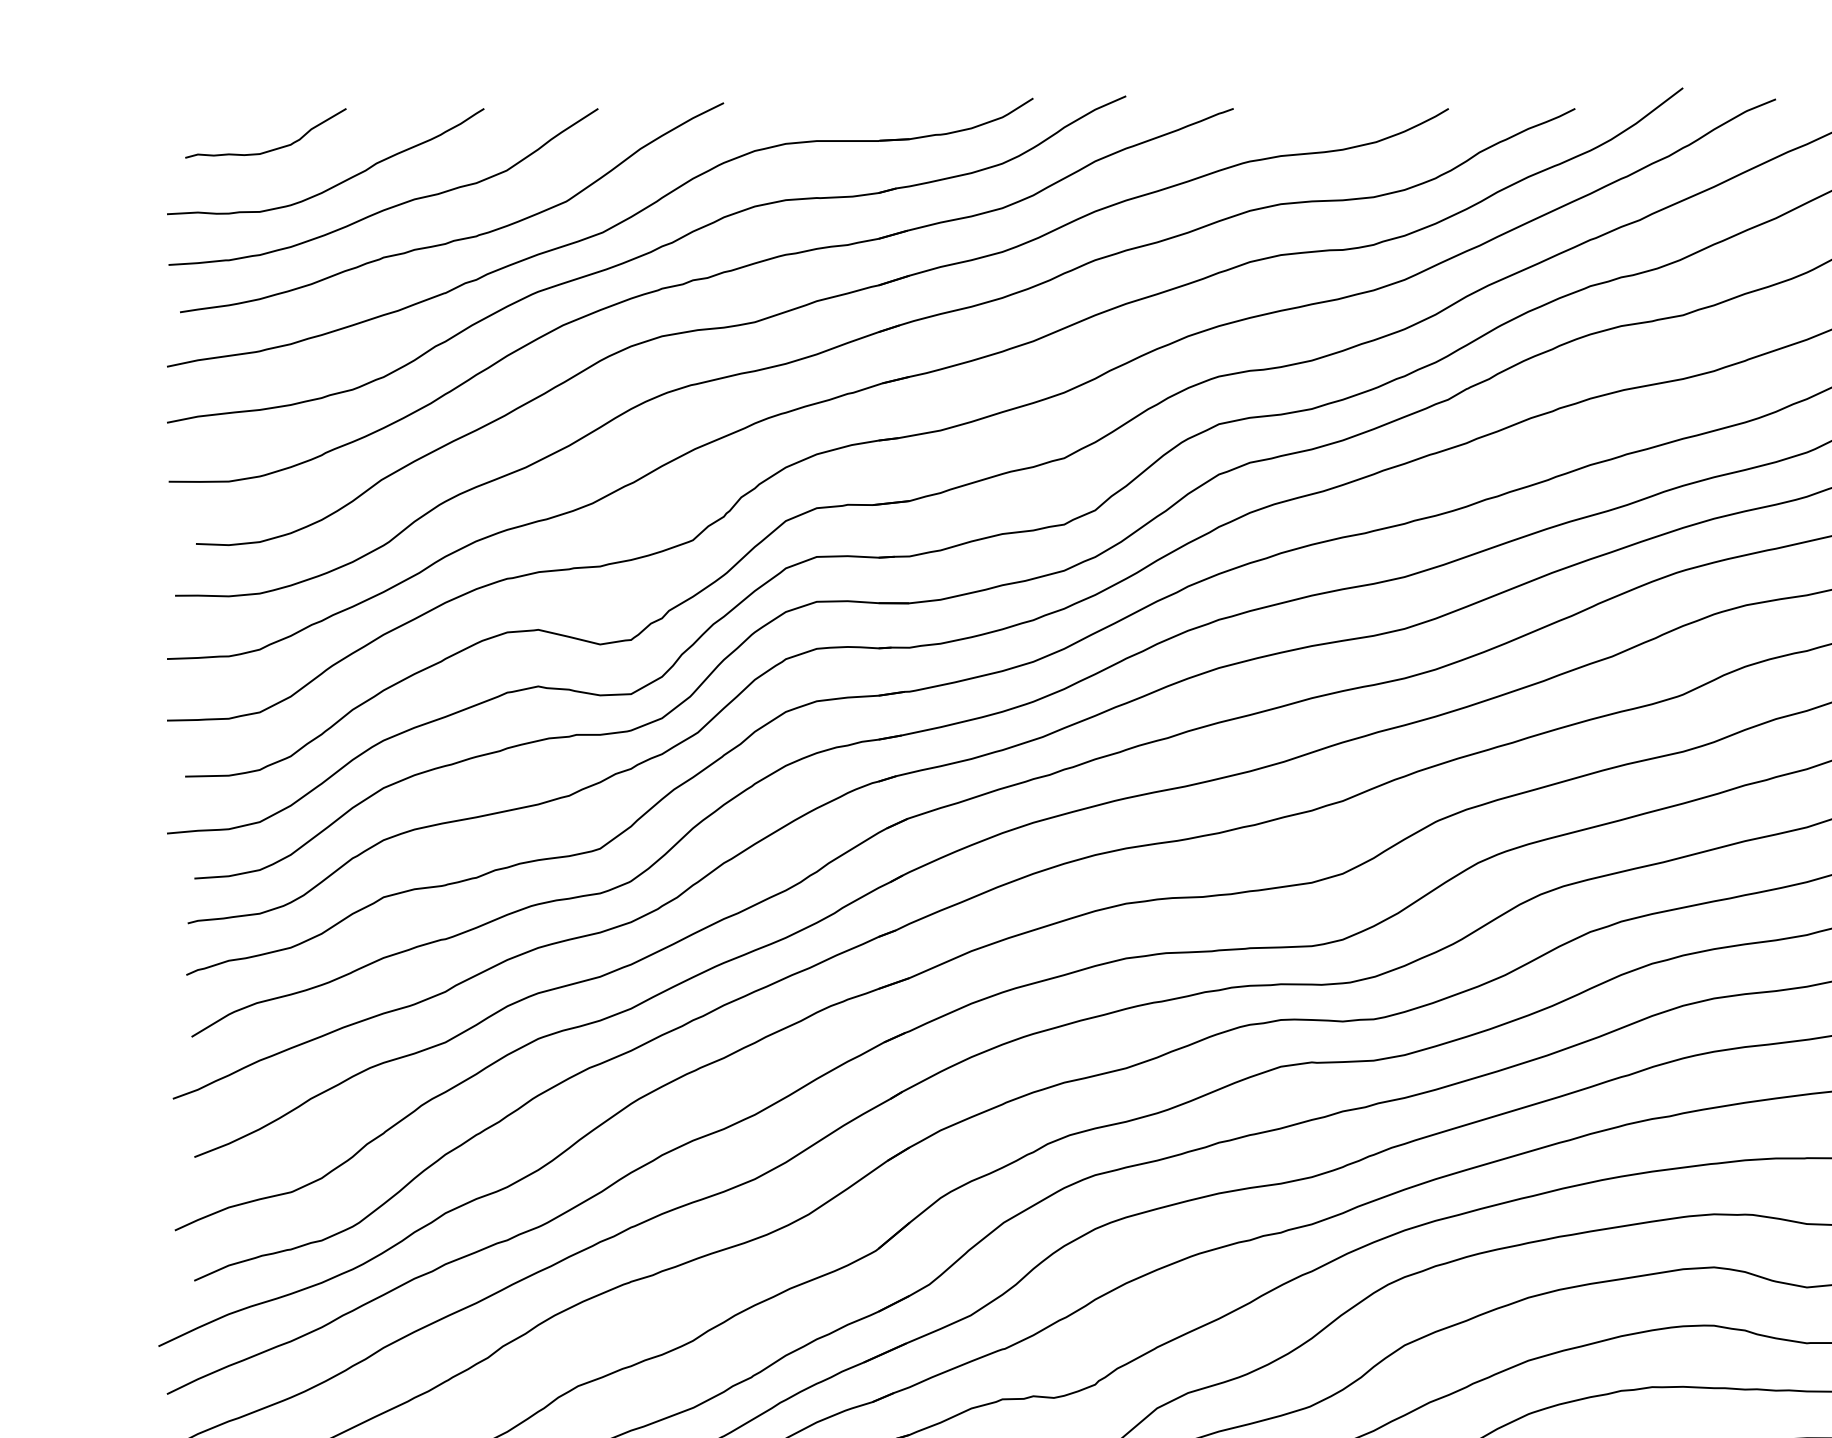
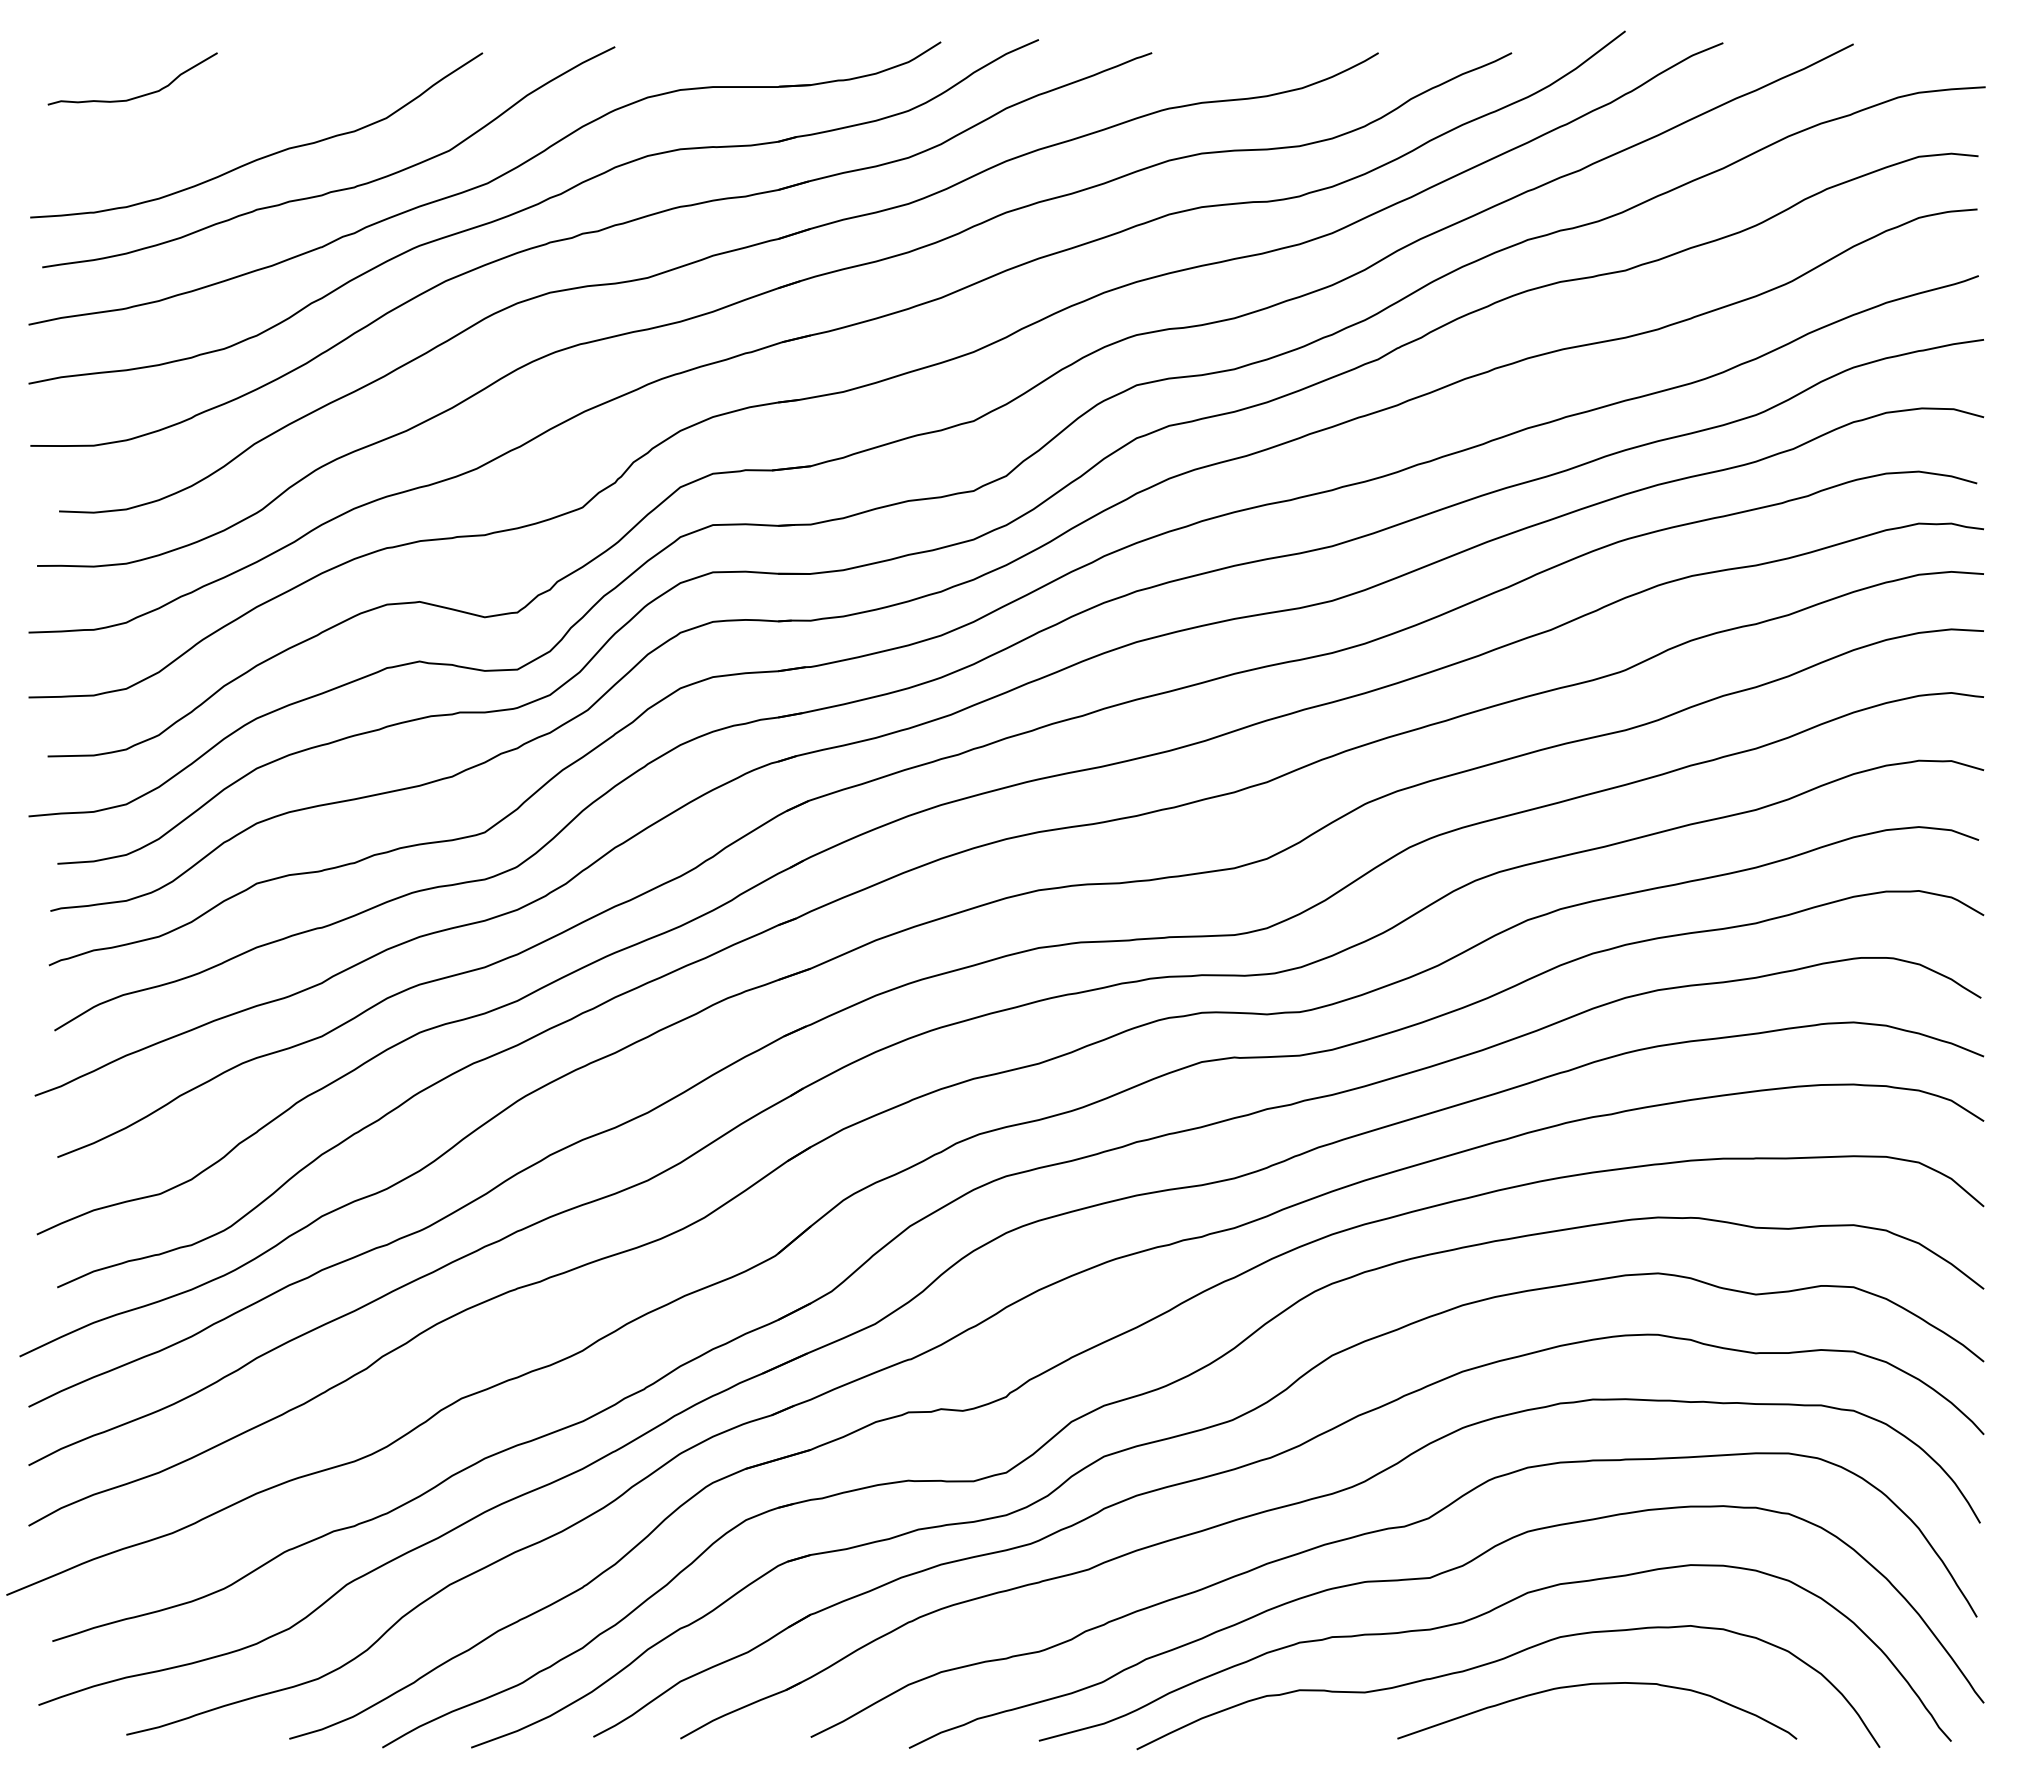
curve: (336, 184) -> (207, 132), removed

